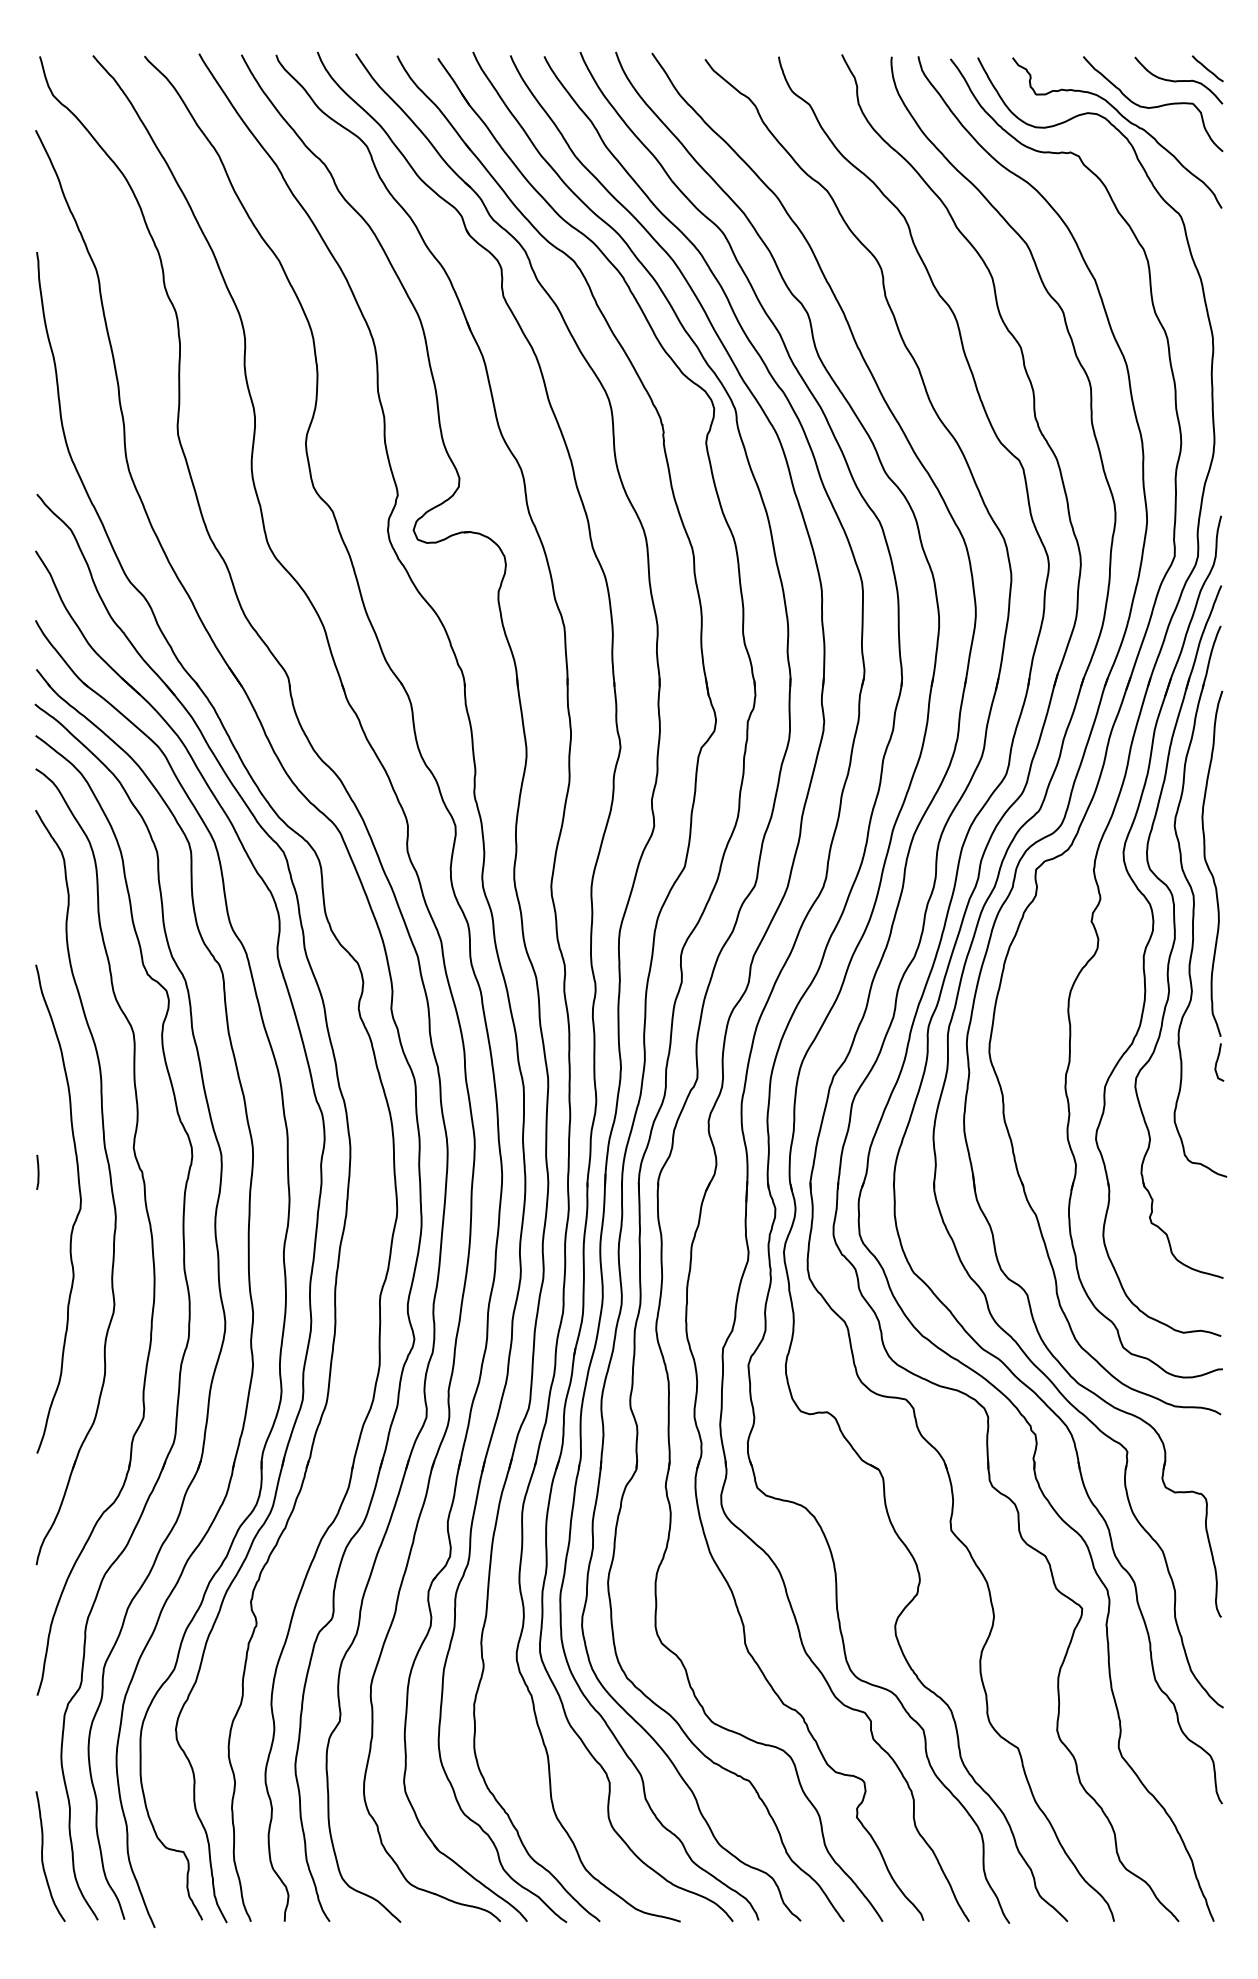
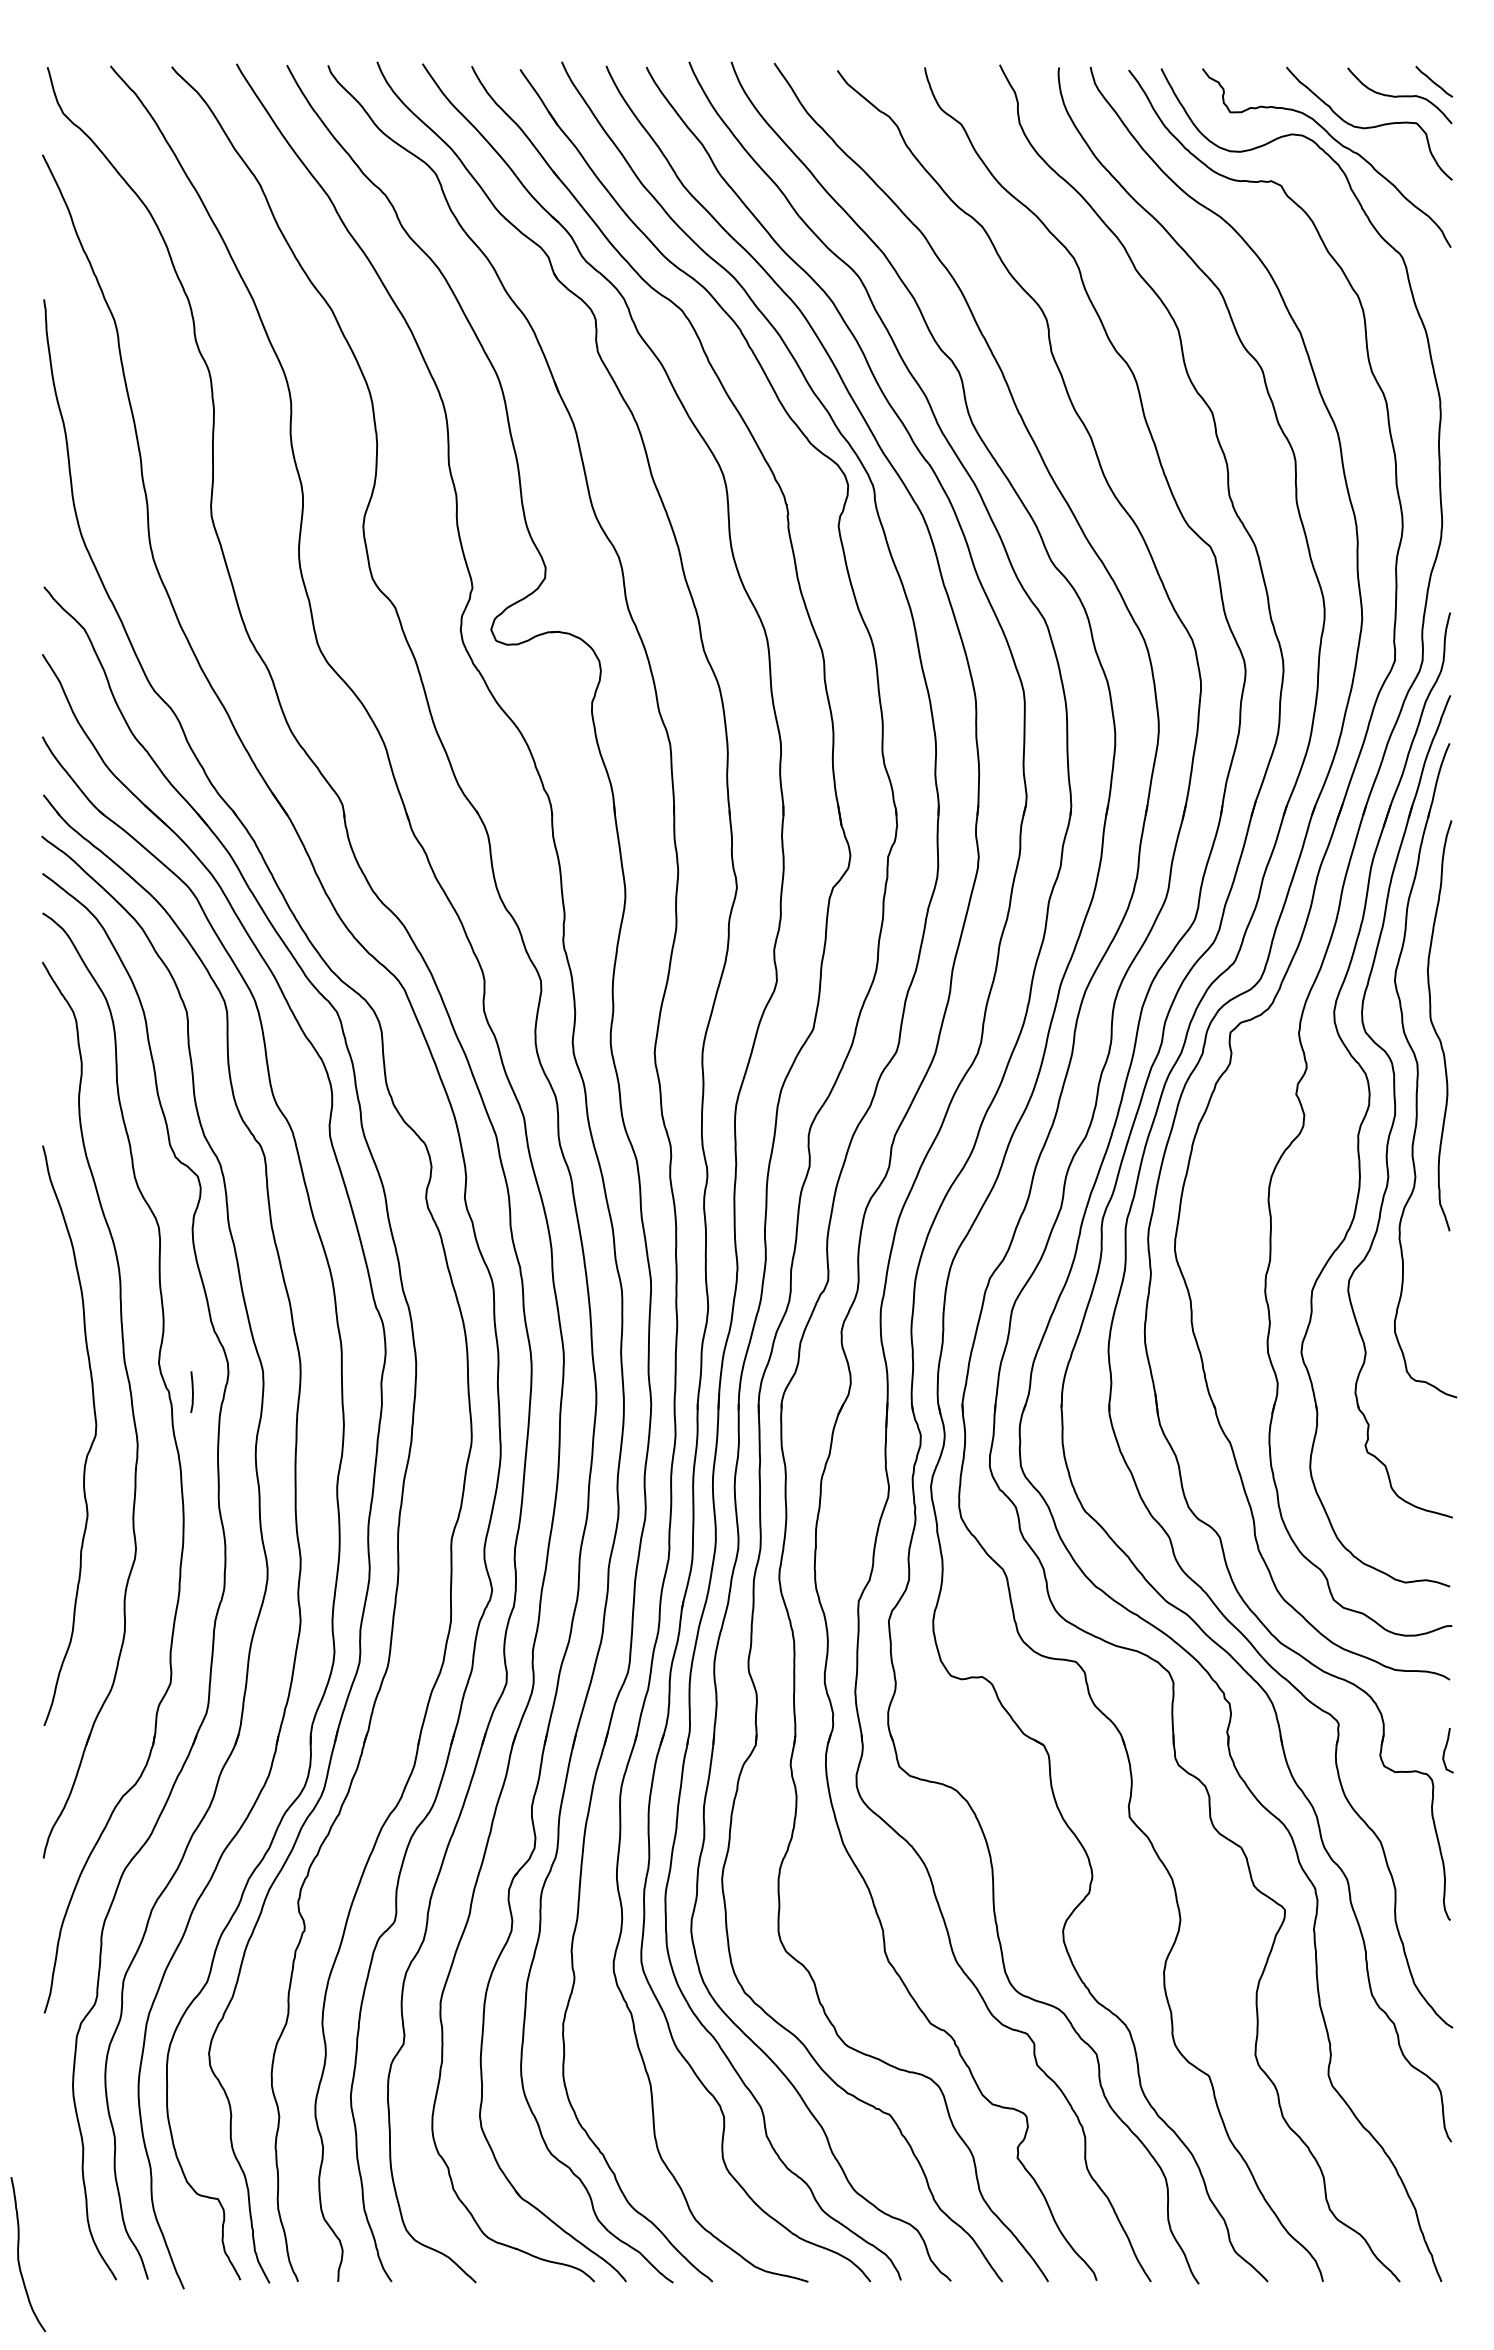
curve: (1217, 1062) -> (1445, 1750), moved
line: (38, 1171) -> (192, 1391), moved
curve: (43, 1857) -> (19, 2255), moved

